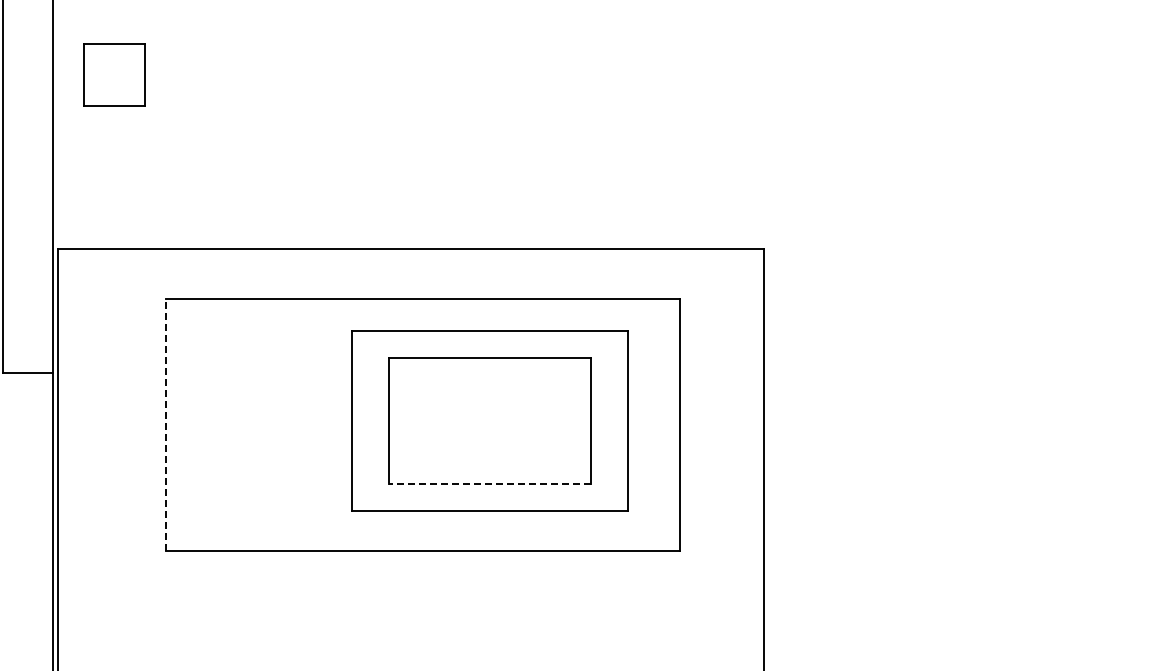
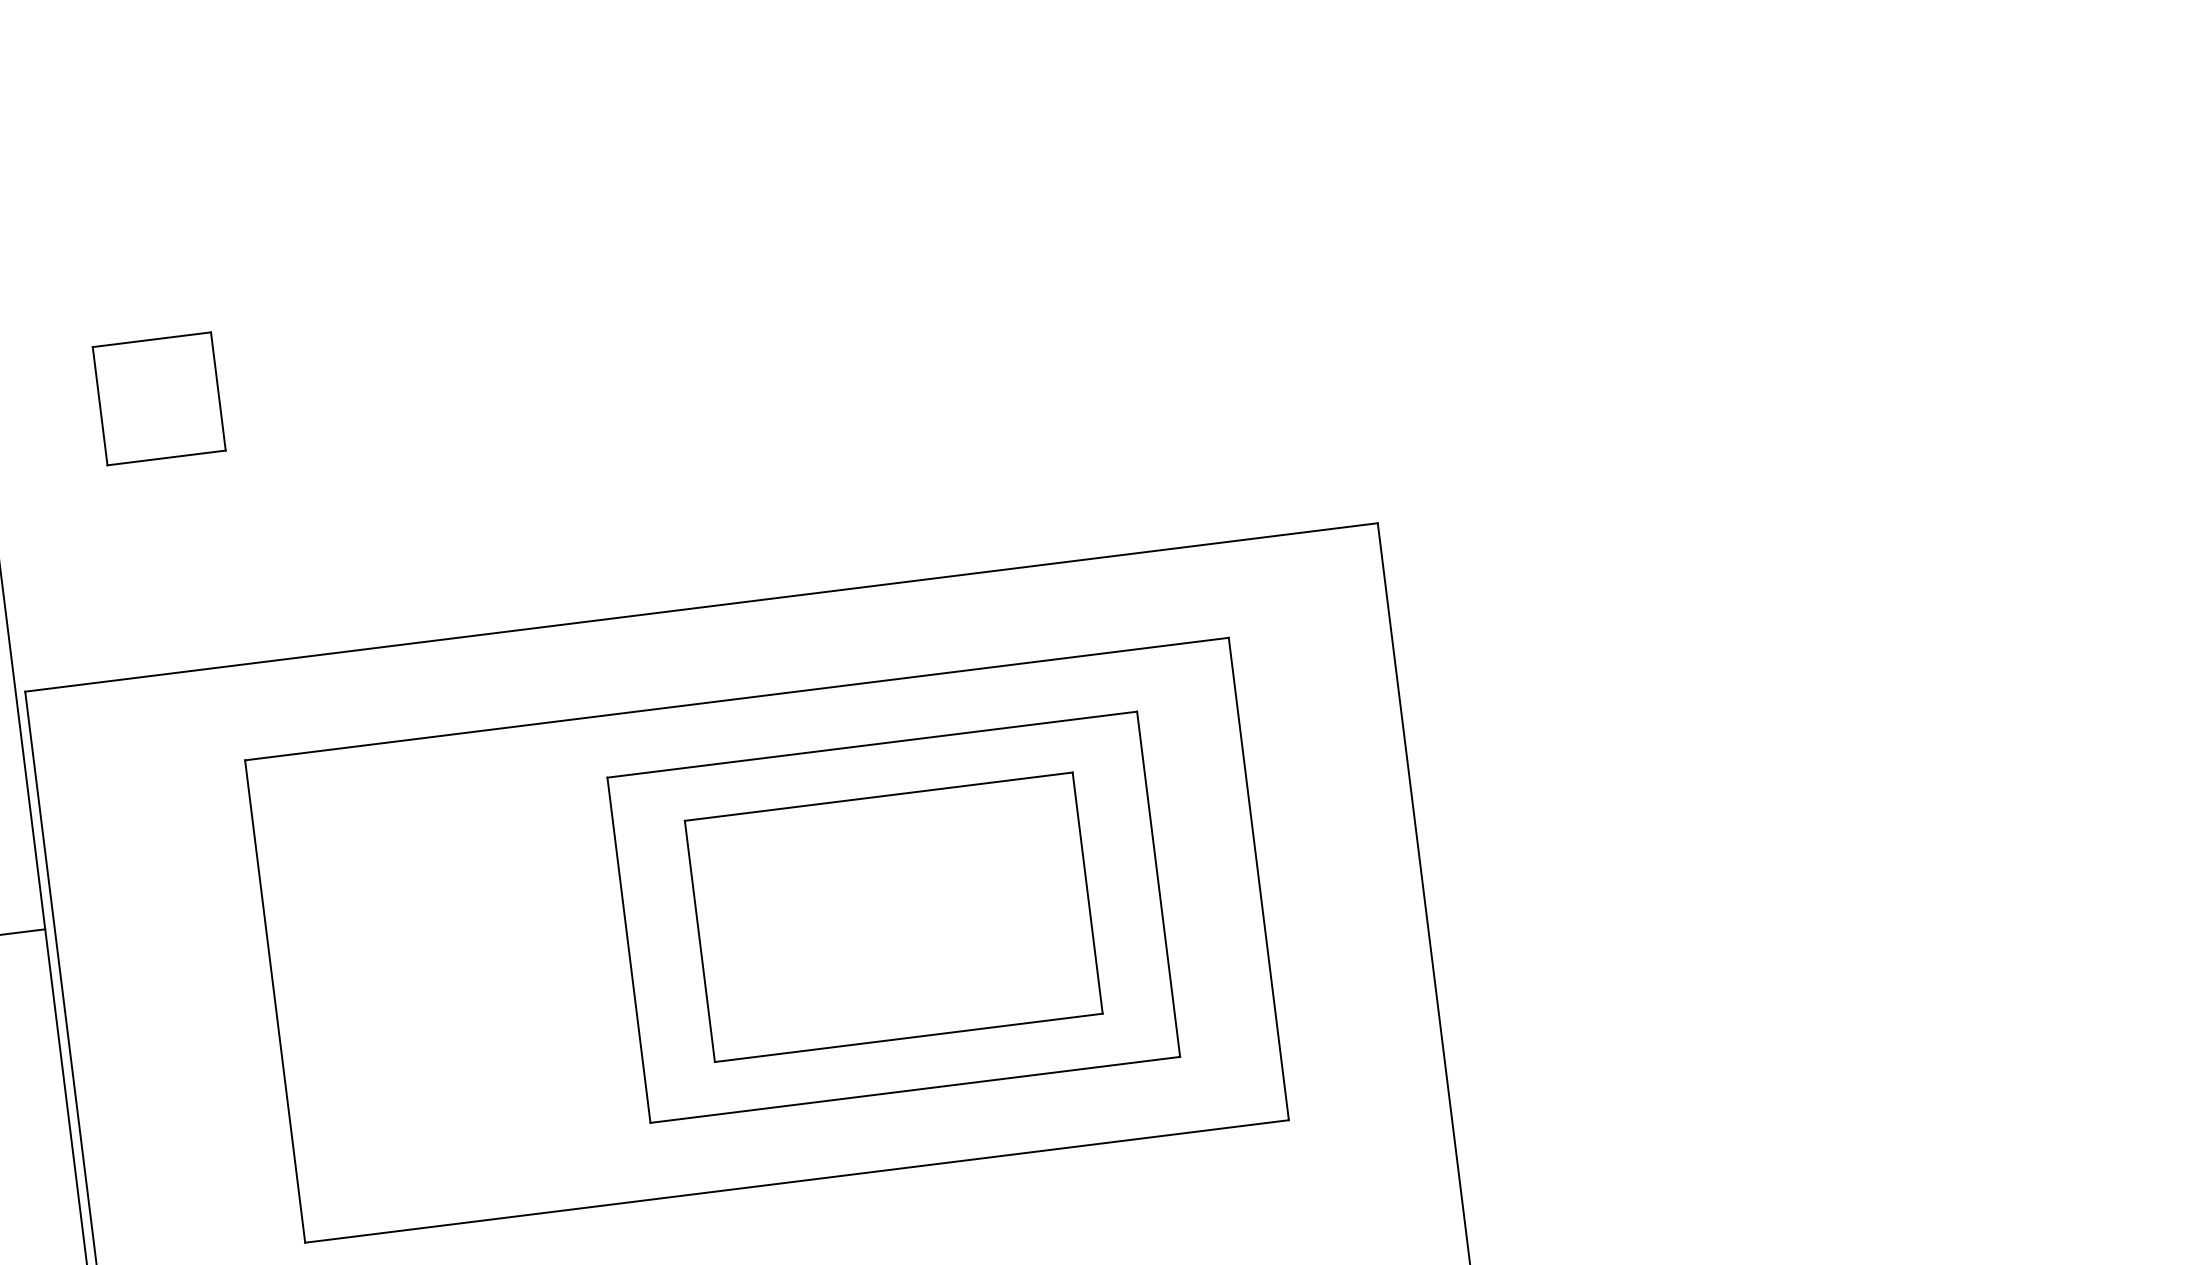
part: (114, 74) -> (159, 397), moved
line: (166, 424) -> (275, 1000), dashed -> solid
line: (489, 484) -> (907, 1038), dashed -> solid

